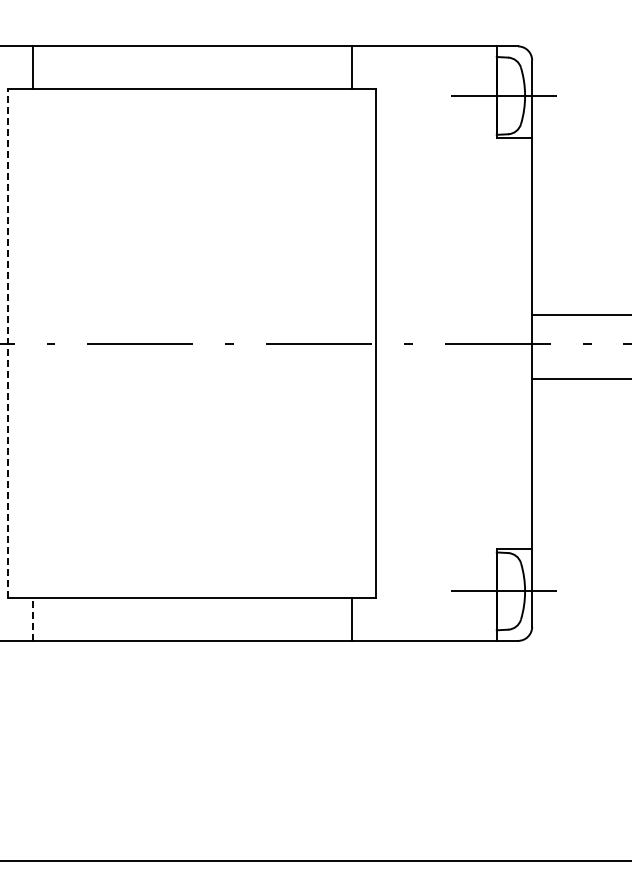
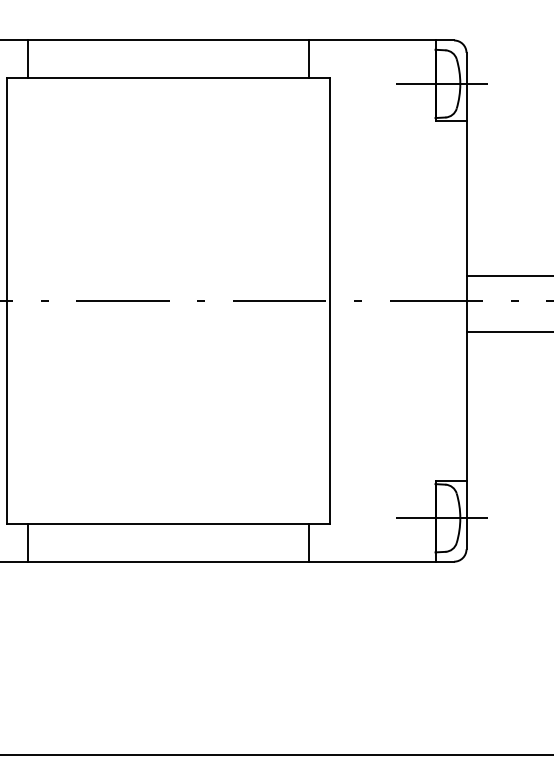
line: (8, 343) -> (7, 300), dashed -> solid
line: (32, 619) -> (28, 542), dashed -> solid

